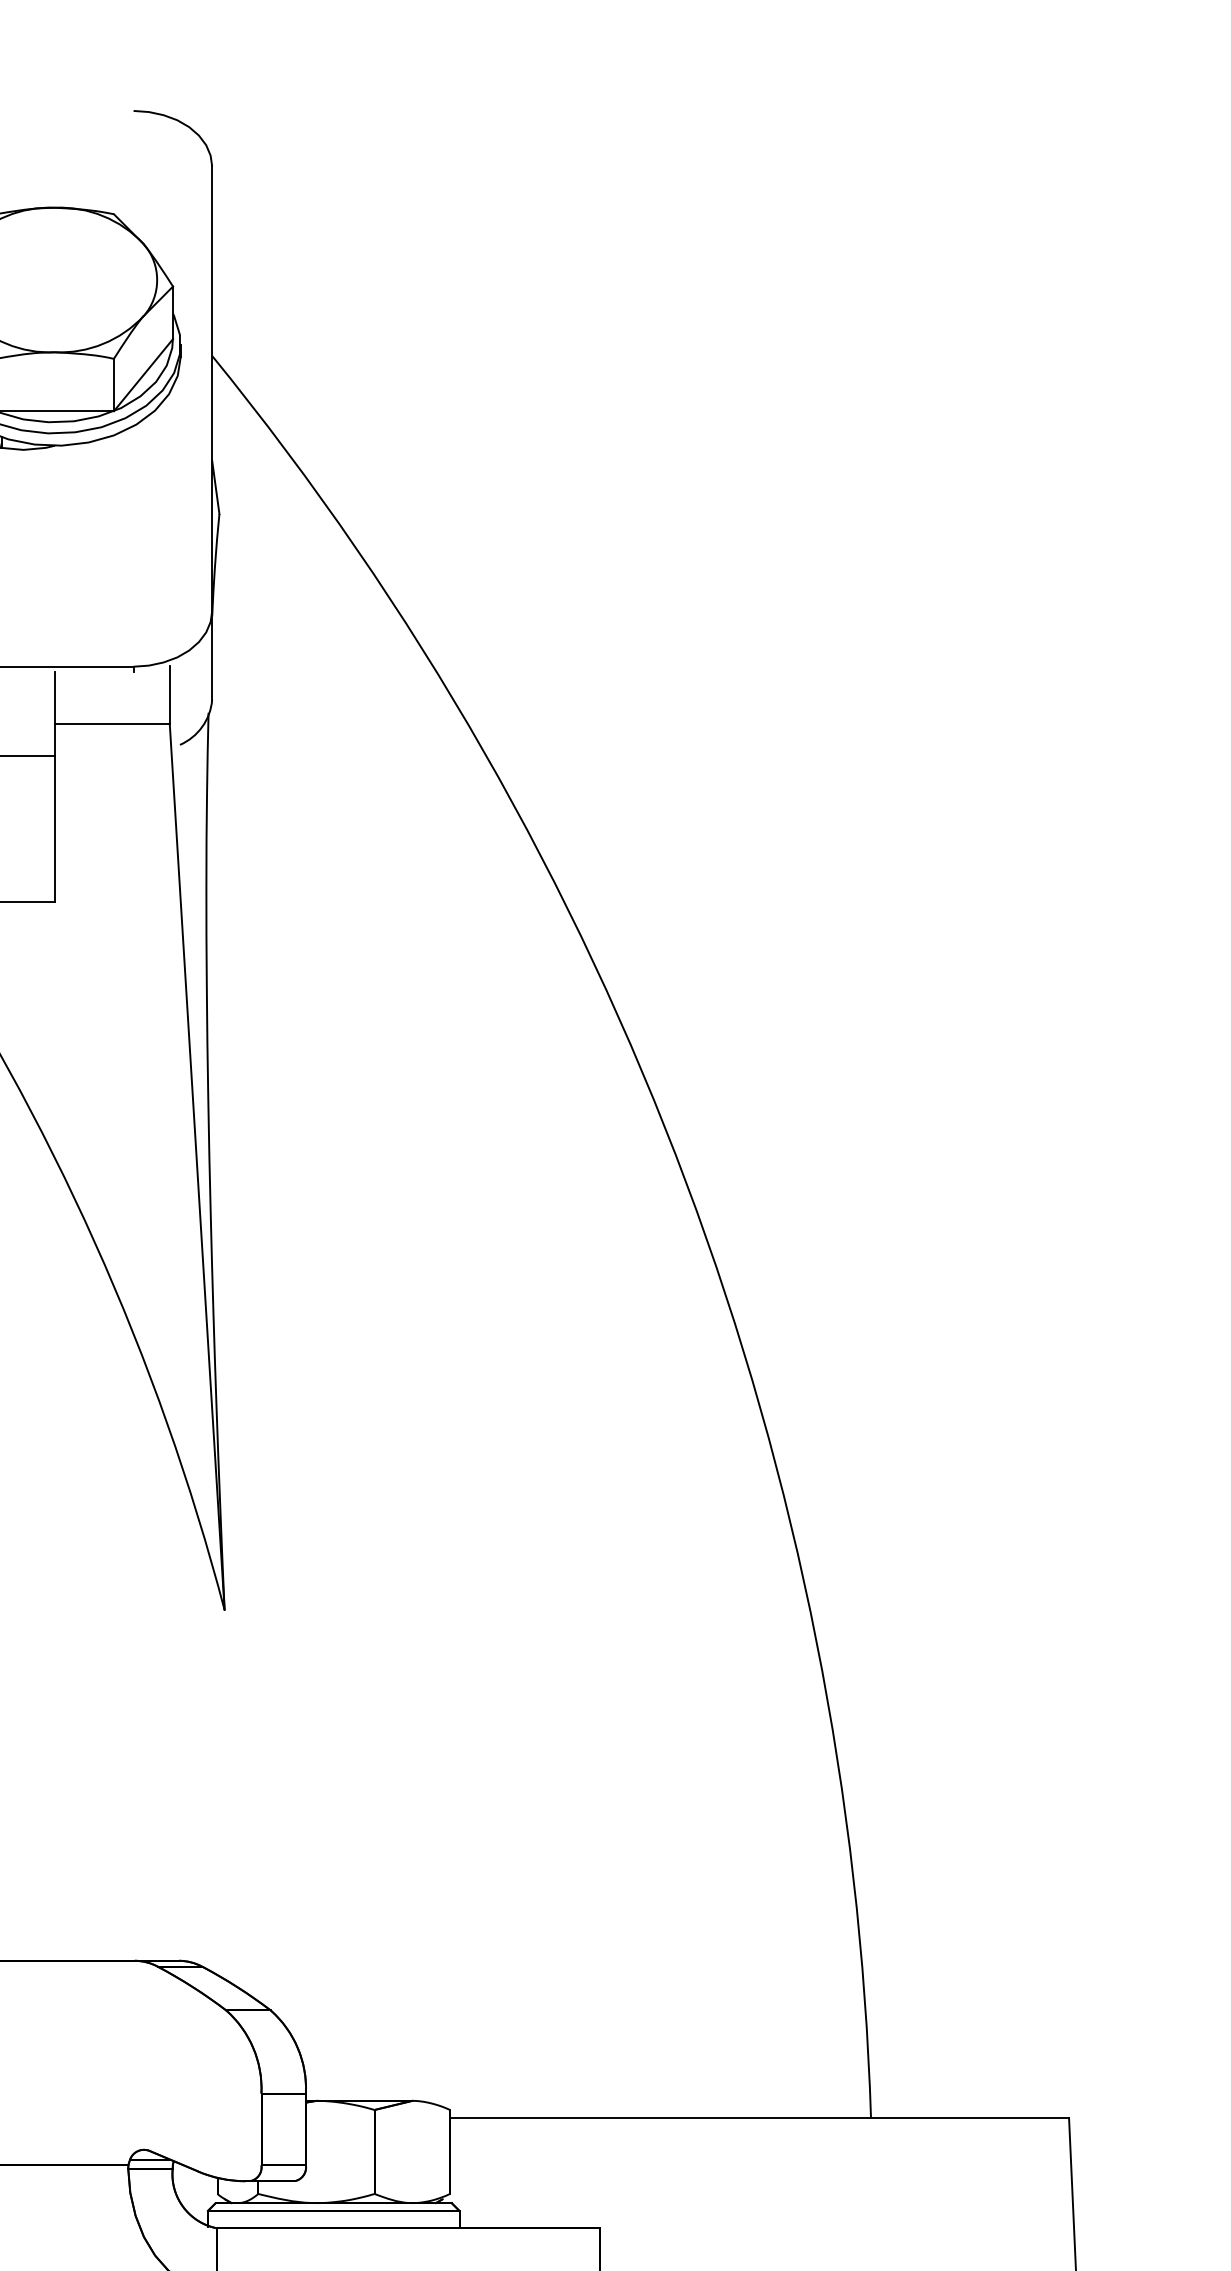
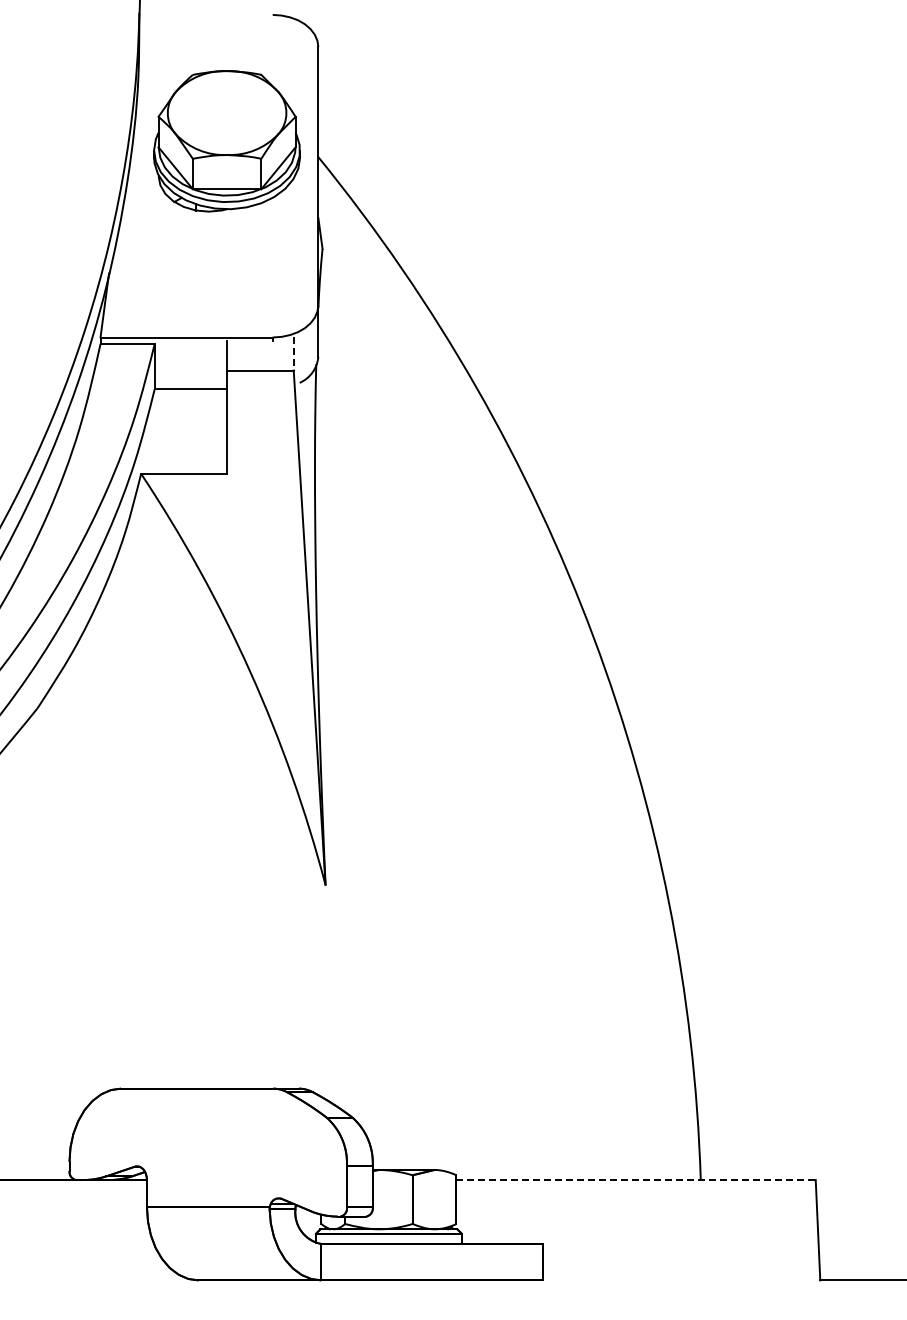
line: (169, 694) -> (293, 353), solid -> dashed
line: (760, 2119) -> (636, 1180), solid -> dashed

